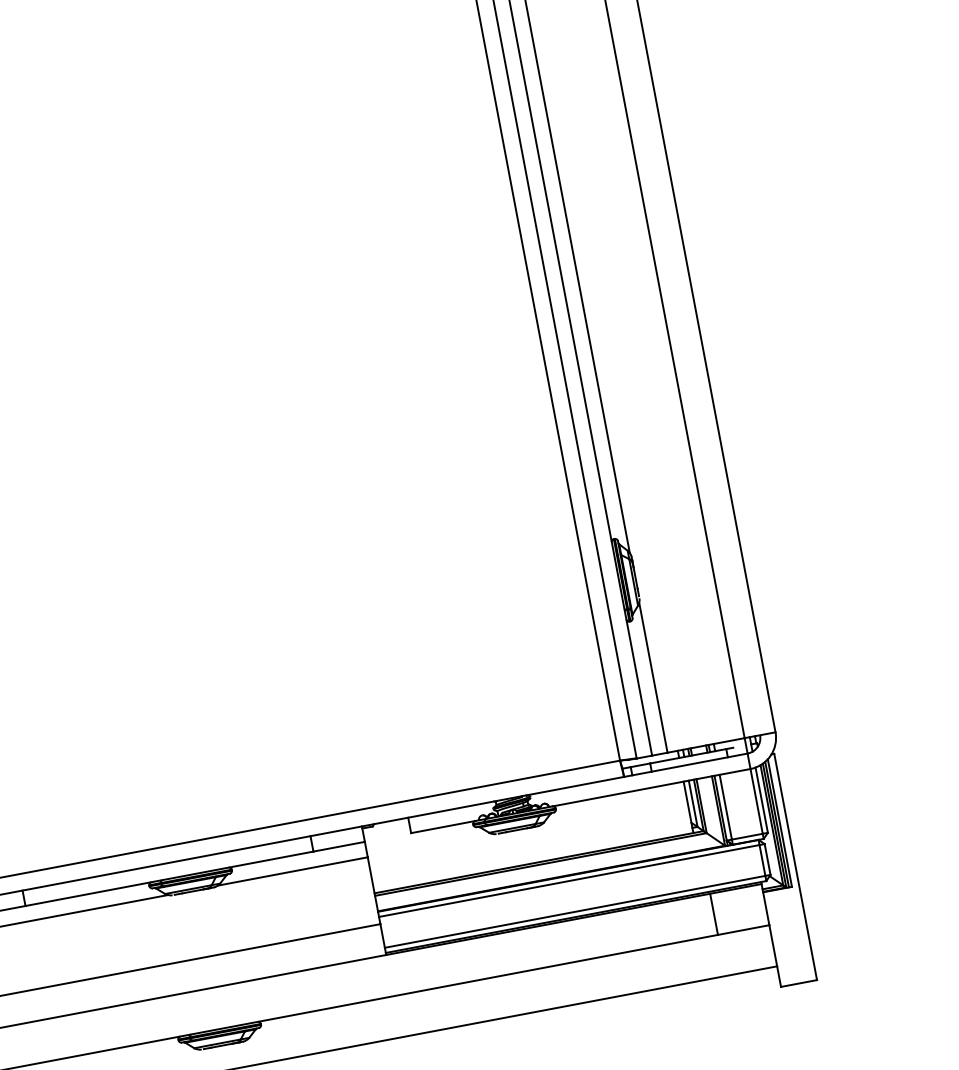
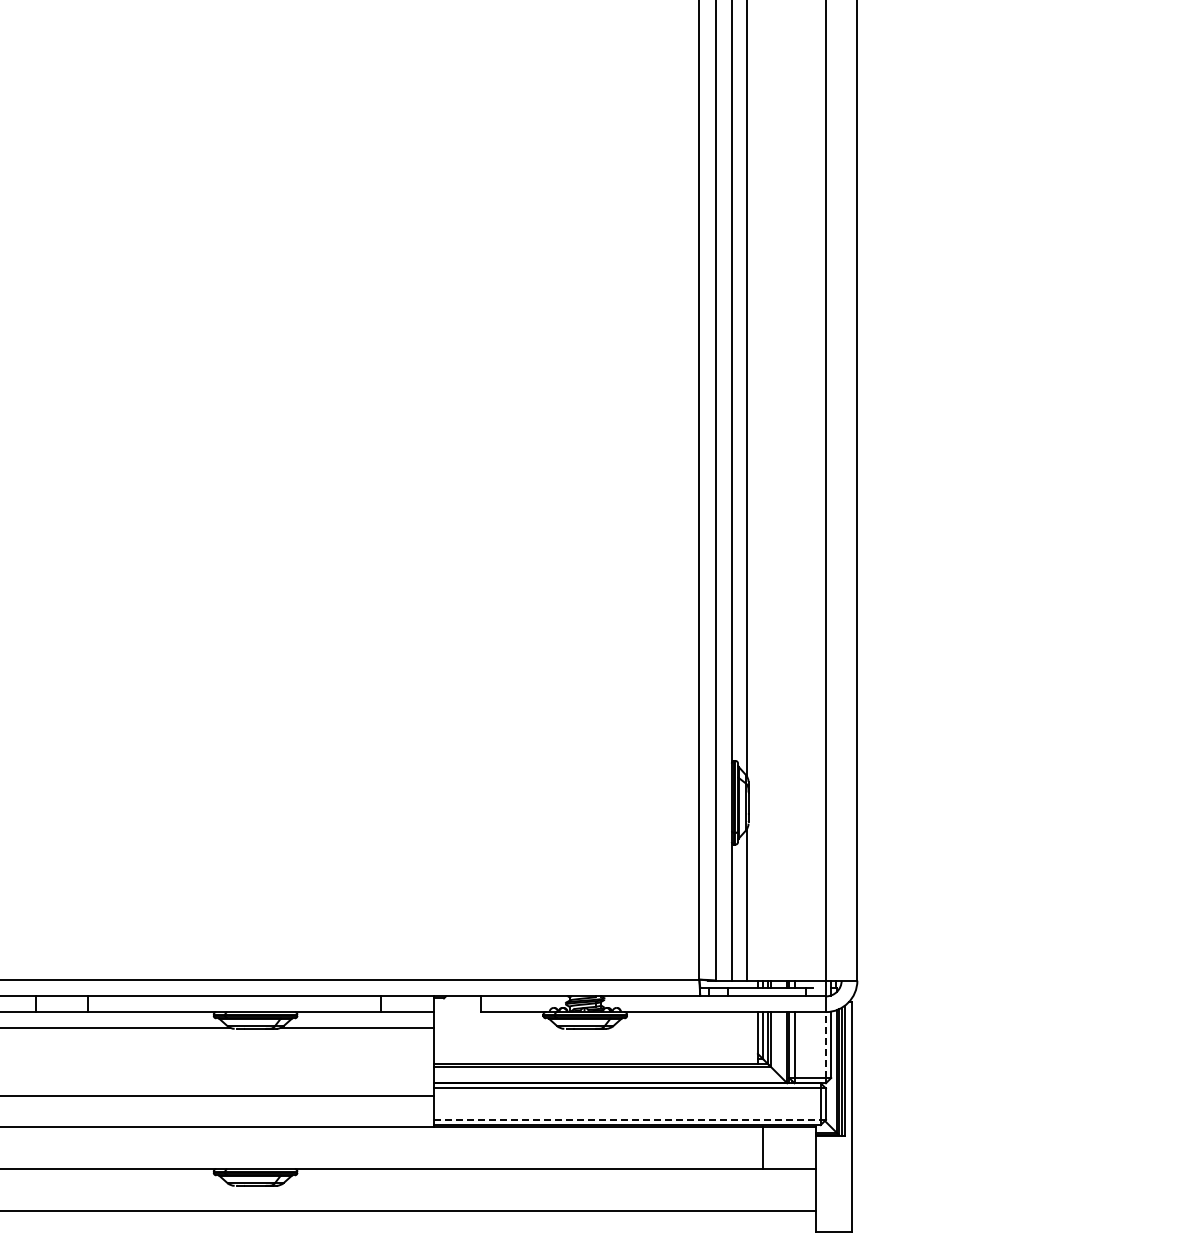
line: (756, 801) -> (825, 1045), solid -> dashed
line: (575, 911) -> (627, 1119), solid -> dashed

